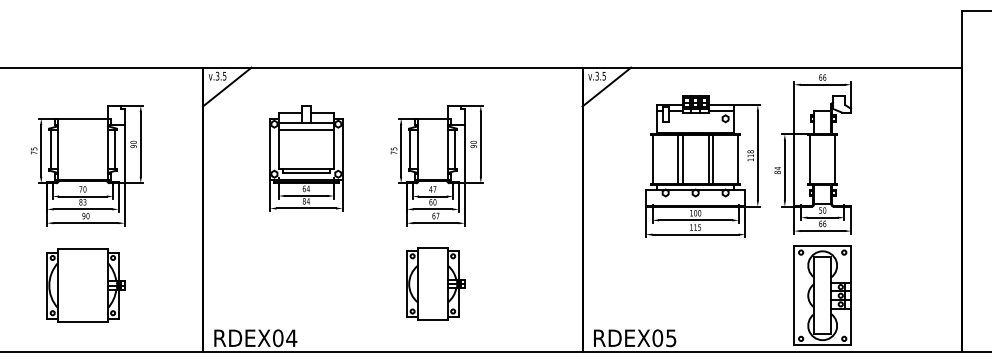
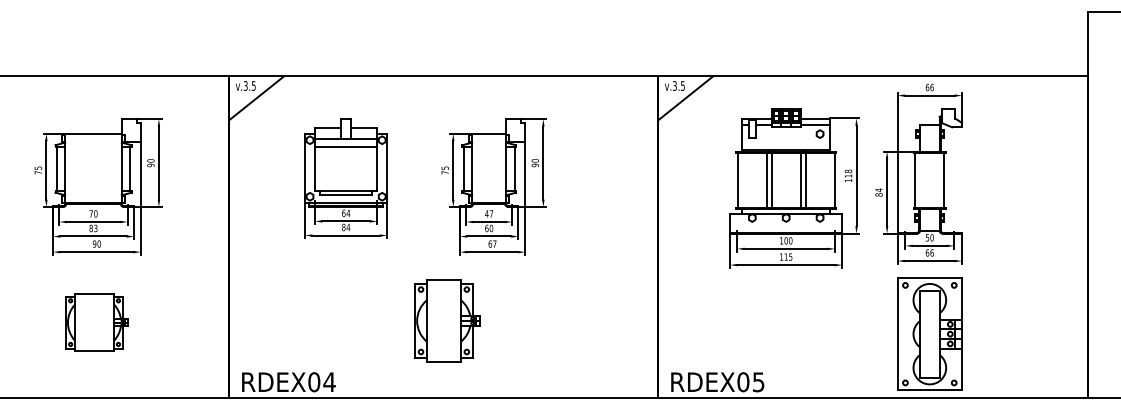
part: (435, 283) -> (446, 320), moved
part: (85, 285) -> (96, 322), size x0.7

